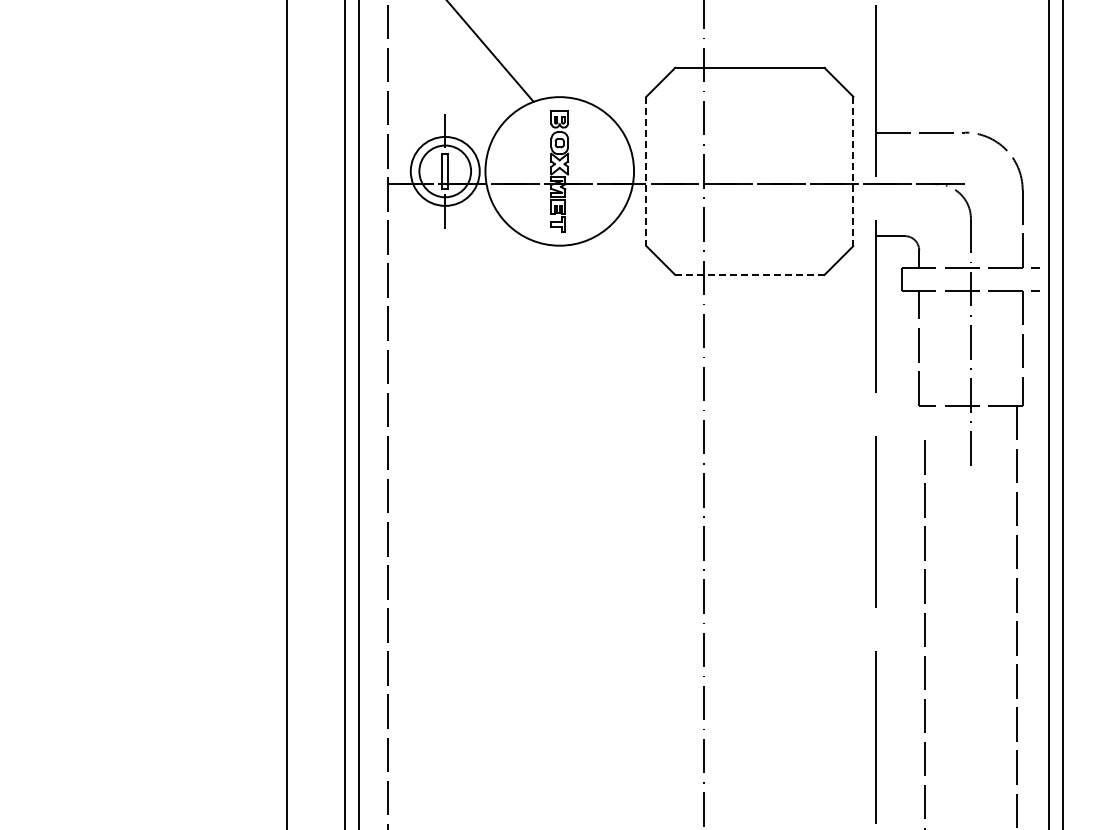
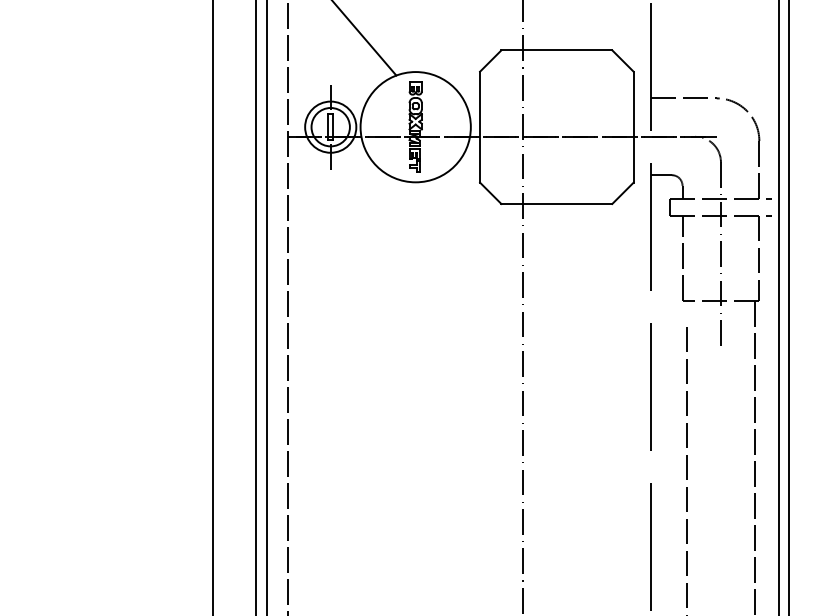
line: (646, 171) -> (480, 127), dashed -> solid
line: (853, 171) -> (633, 127), dashed -> solid
line: (749, 274) -> (556, 203), dashed -> solid

